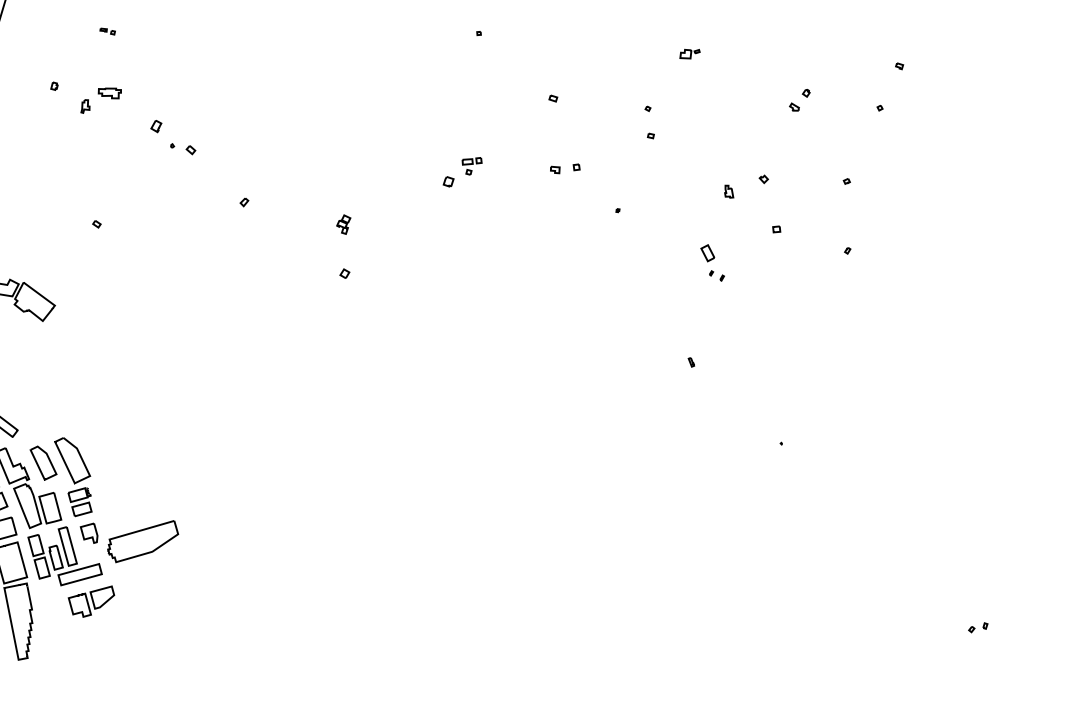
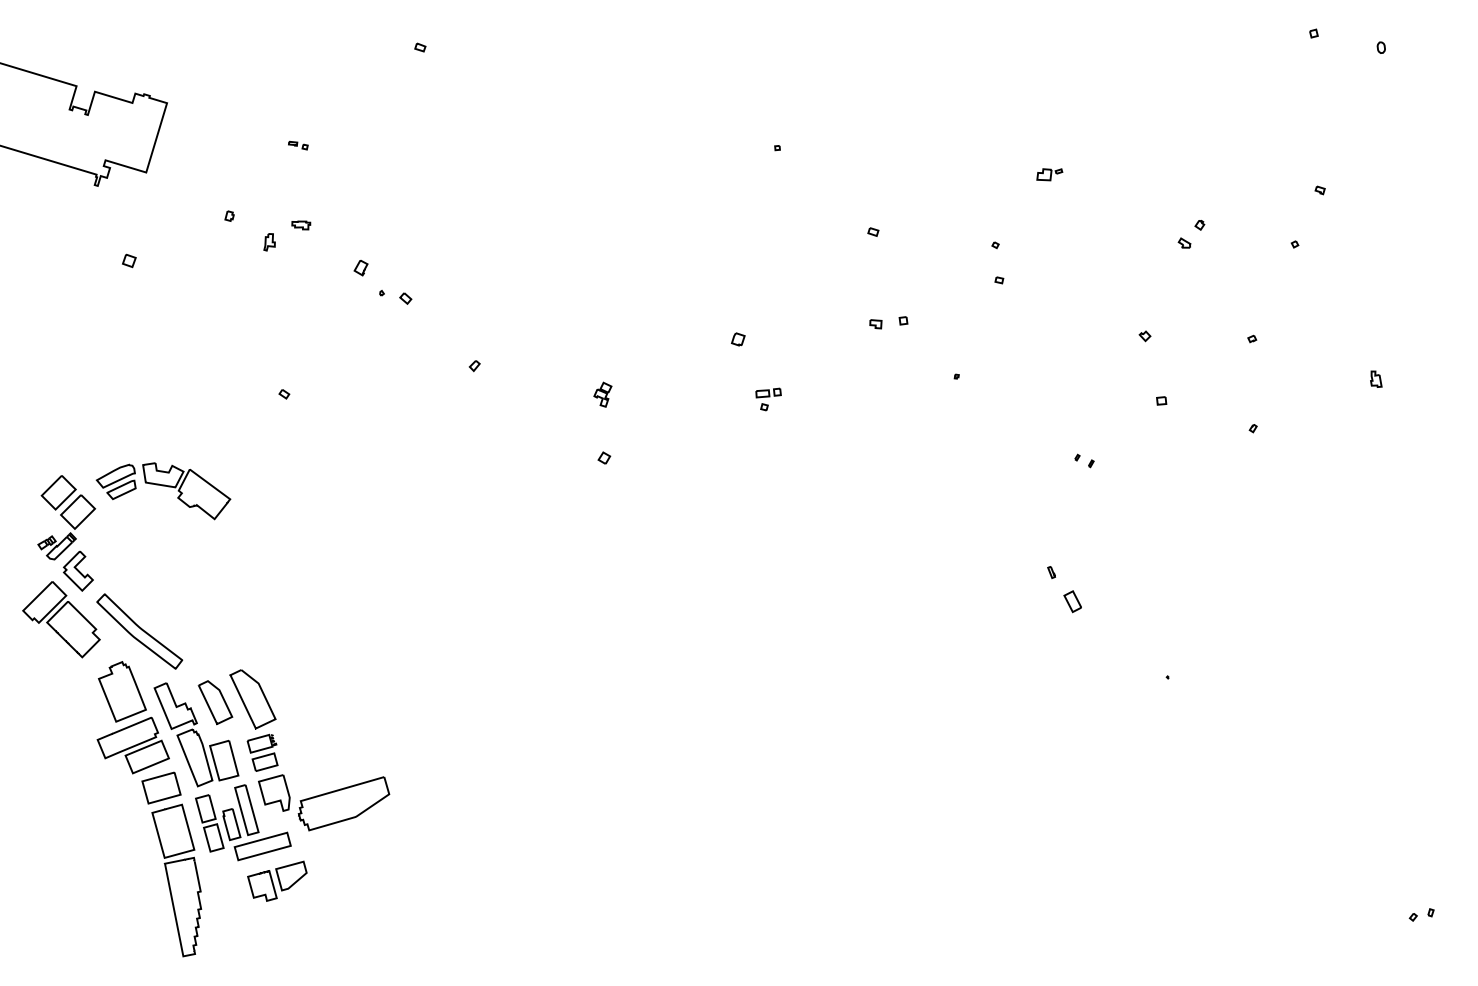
part: (110, 93) -> (301, 225), size x0.62
part: (472, 166) -> (768, 399), moved
part: (729, 191) -> (1376, 378), moved
part: (707, 253) -> (1072, 601), moved
part: (89, 532) -> (274, 792), size x1.43

